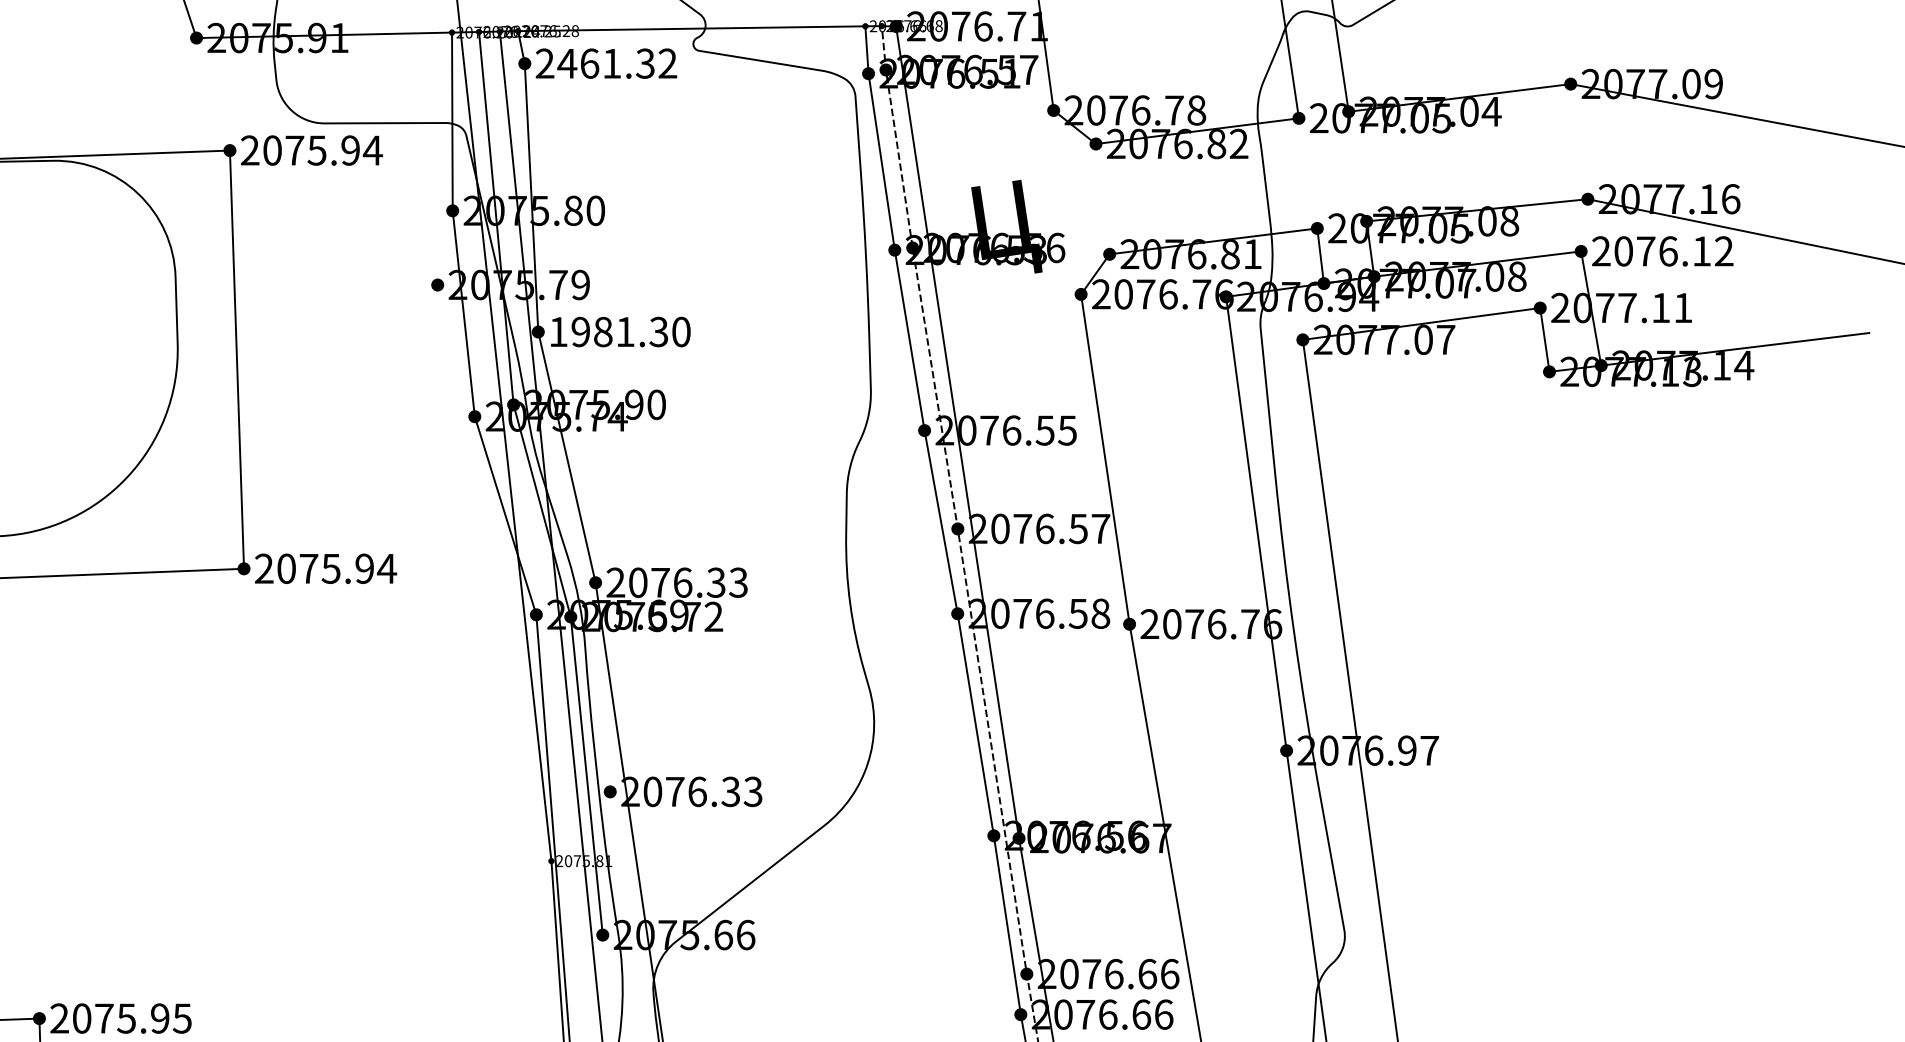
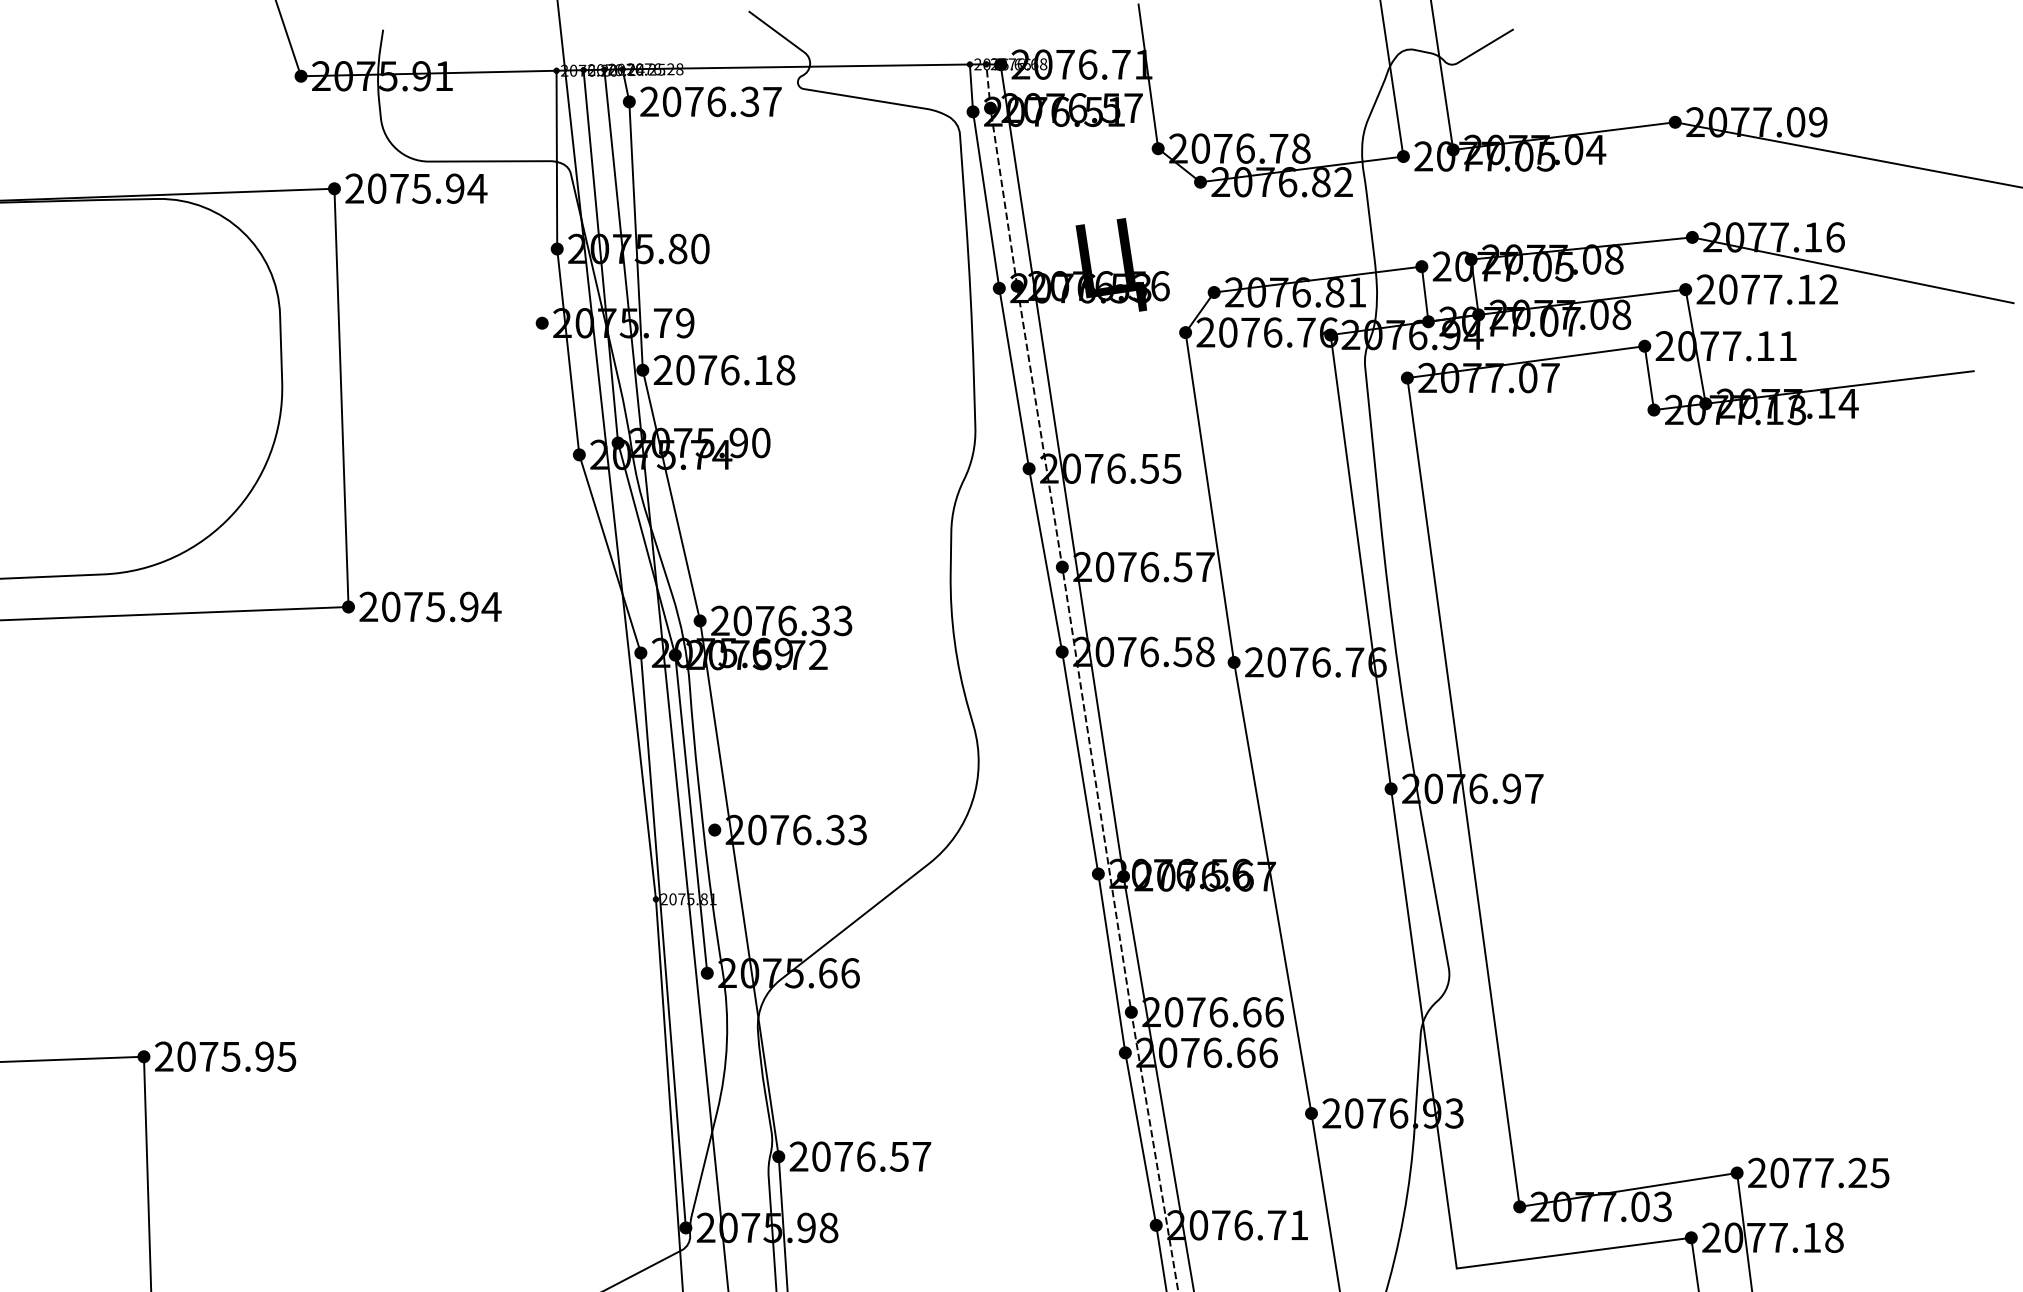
text: (616, 63) -> (721, 101), 2461.32 -> 2076.37
text: (1667, 251) -> (1772, 289), 2076.12 -> 2077.12
text: (619, 332) -> (724, 370), 1981.30 -> 2076.18

